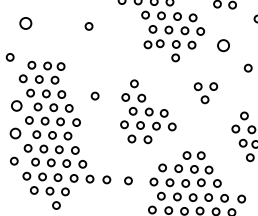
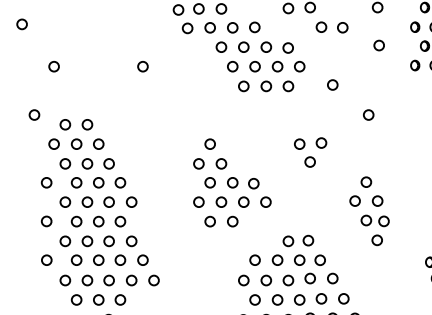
circle: (25, 23) -> (53, 66), size x0.62
circle: (147, 44) -> (226, 88), removed
circle: (223, 45) -> (332, 84), size x0.62
circle: (175, 57) -> (266, 104), removed
circle: (61, 66) -> (106, 124), removed
circle: (94, 95) -> (155, 163), removed
circle: (16, 105) -> (46, 182), size x0.71
circle: (15, 133) -> (46, 221), size x0.71
circle: (106, 179) -> (177, 280), removed
circle: (128, 180) -> (207, 280), removed
circle: (241, 198) -> (367, 298), removed

